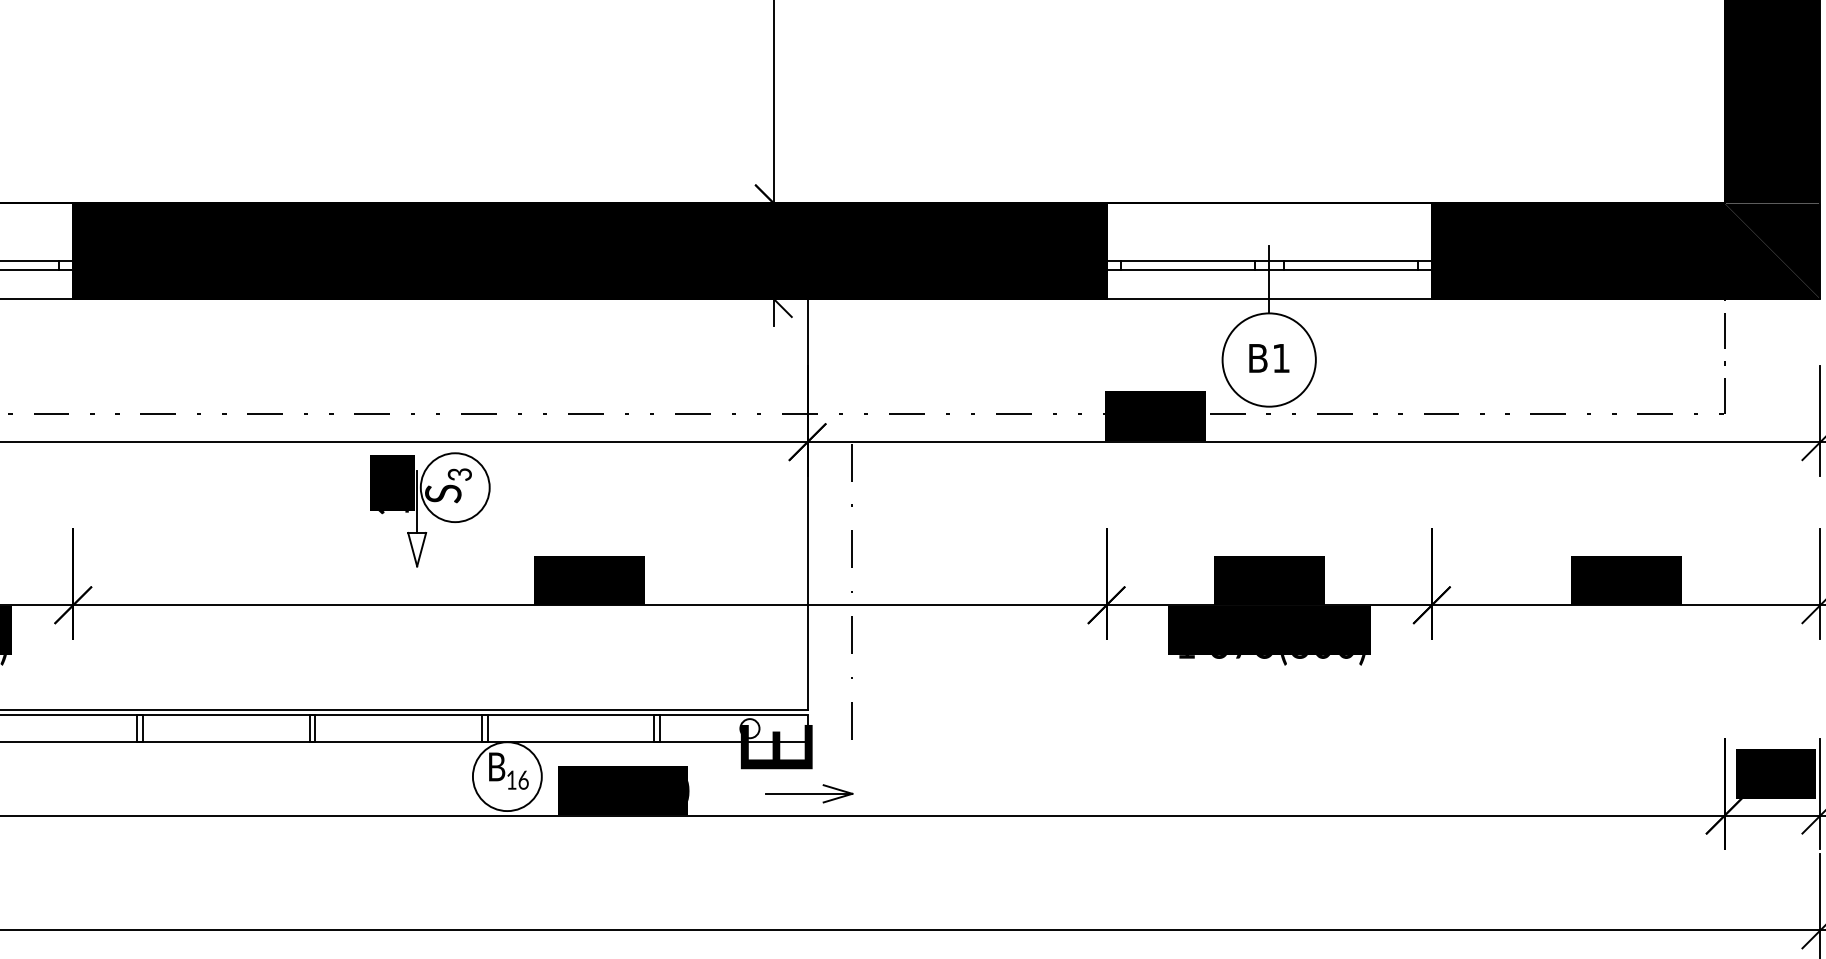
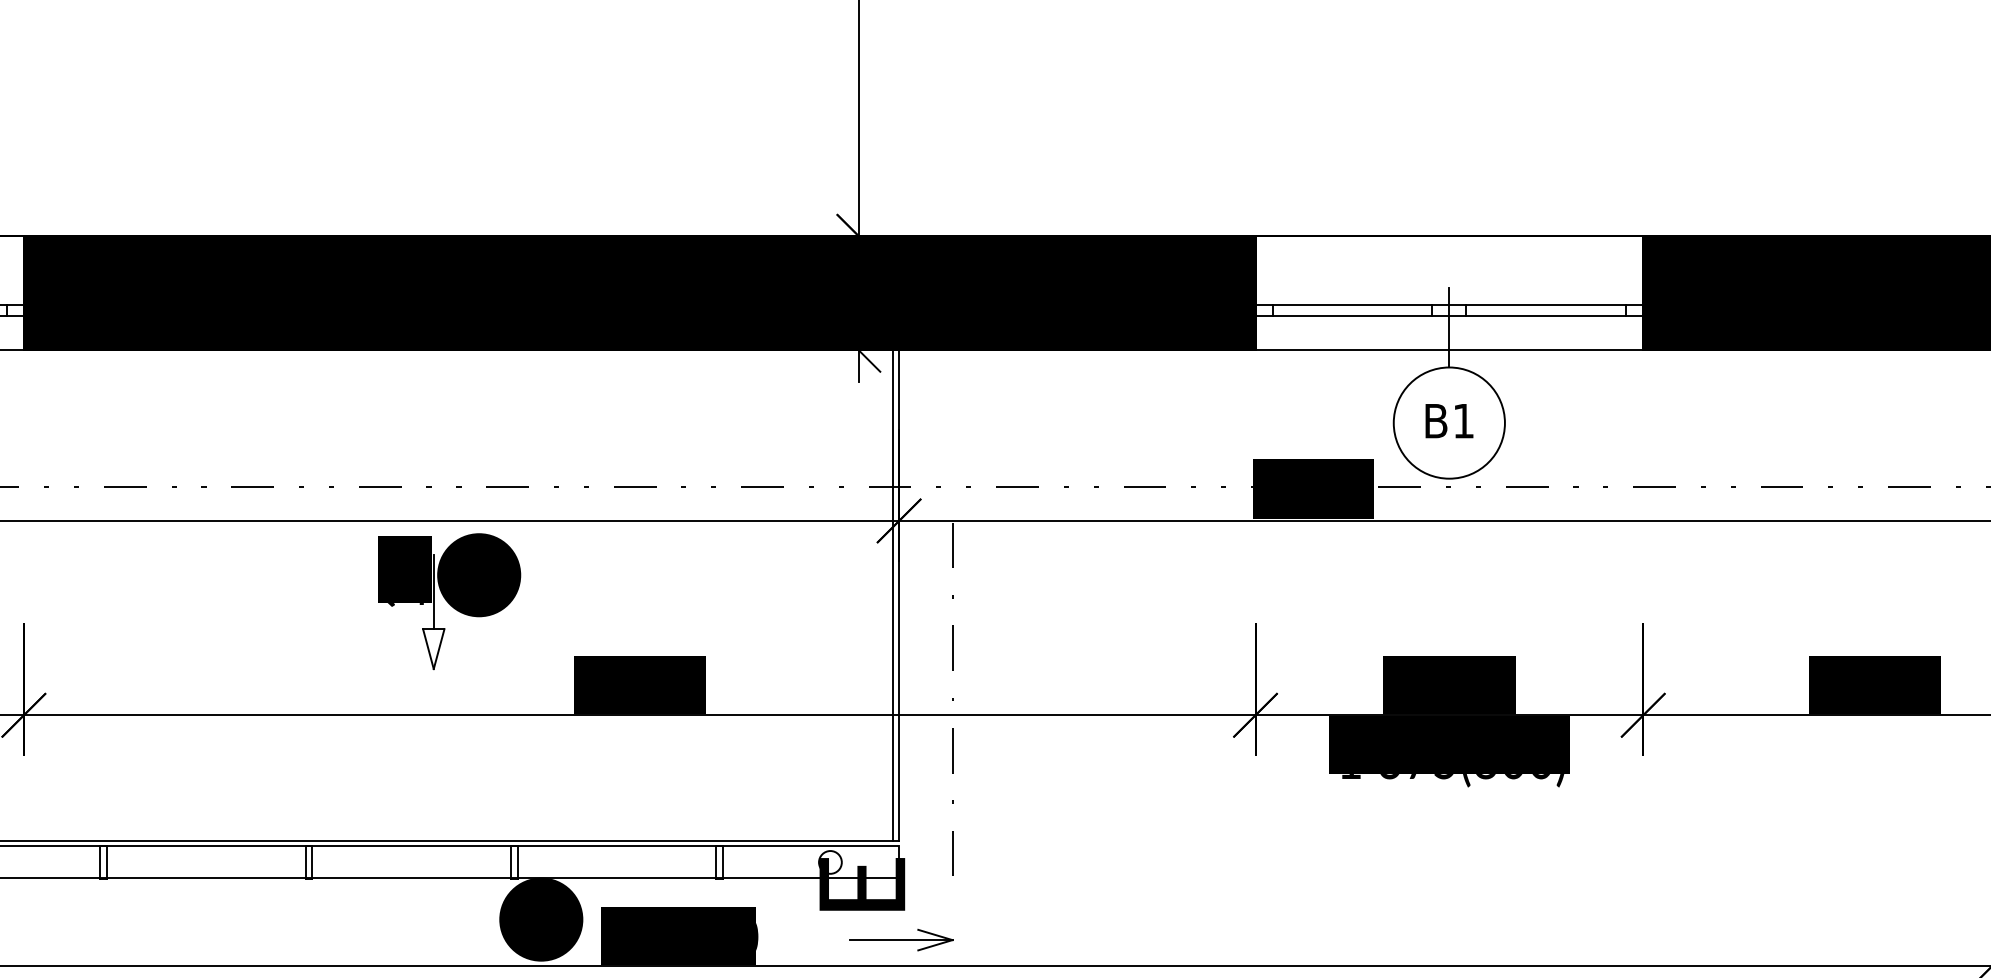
fill: (454, 487) -> (478, 574), added
line: (802, 504) -> (893, 595), added
fill: (506, 776) -> (540, 919), added

